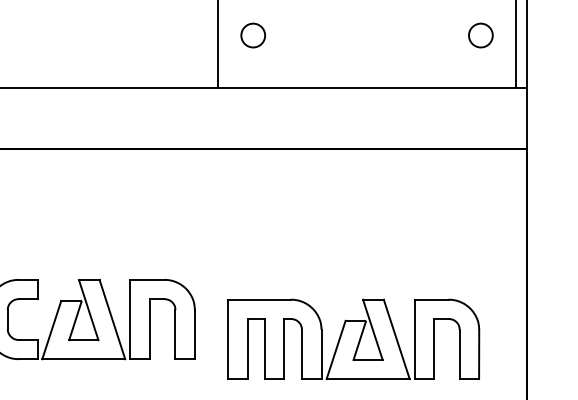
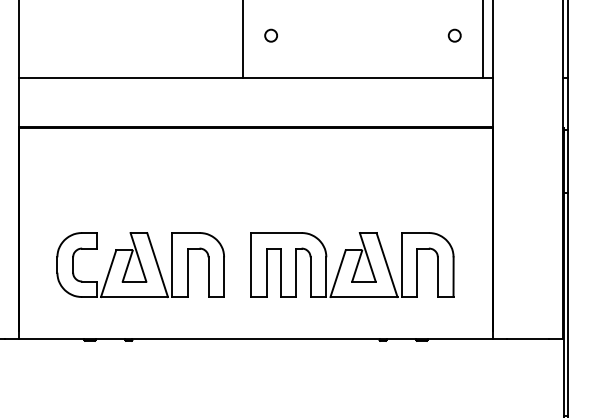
circle: (252, 35) -> (270, 35), size x0.62
circle: (480, 35) -> (454, 35), size x0.62
part: (353, 338) -> (352, 264), moved

